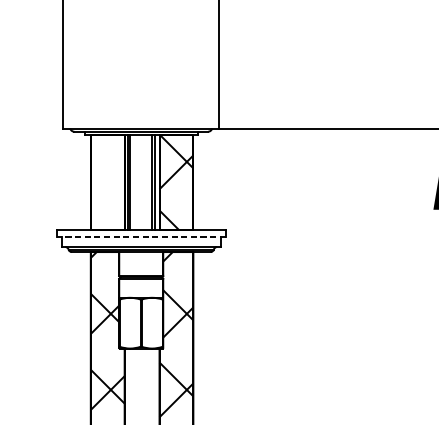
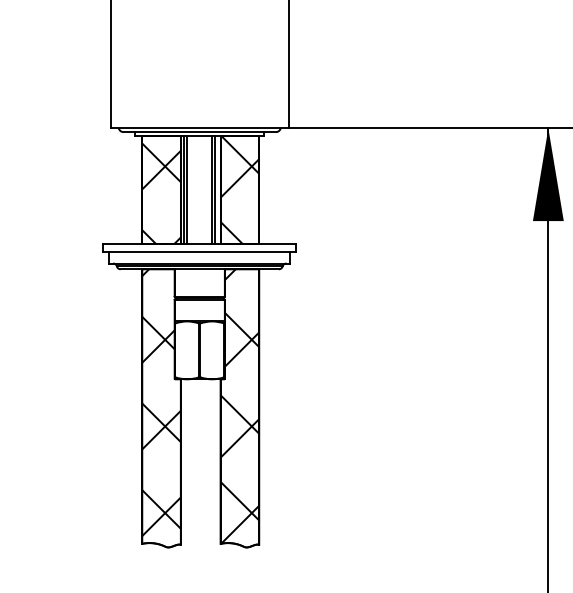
hatch: (107, 185) -> (161, 193), added
line: (140, 236) -> (199, 251), dashed -> solid

